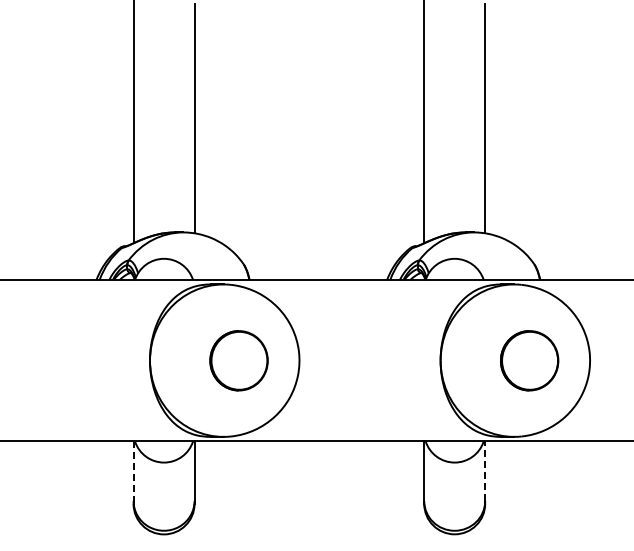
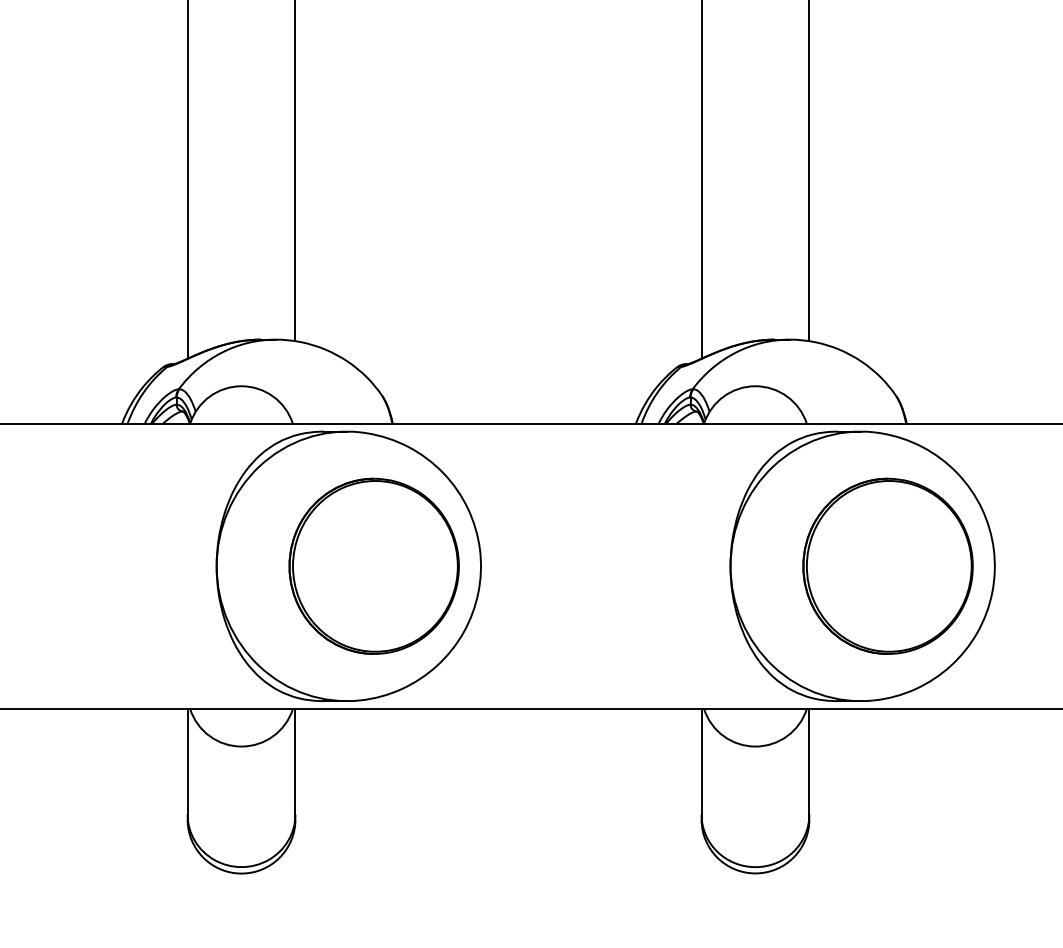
part: (238, 360) -> (373, 566), size x1.67
part: (529, 360) -> (887, 566), size x1.67
line: (133, 471) -> (187, 762), dashed -> solid
line: (485, 471) -> (809, 762), dashed -> solid

